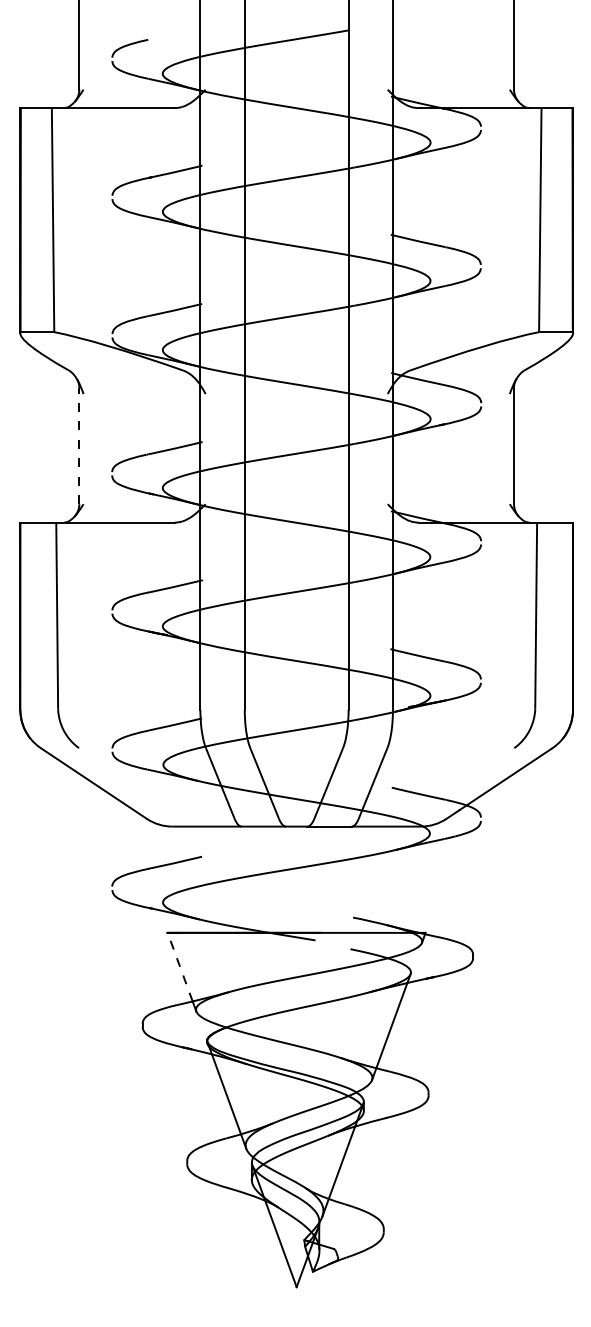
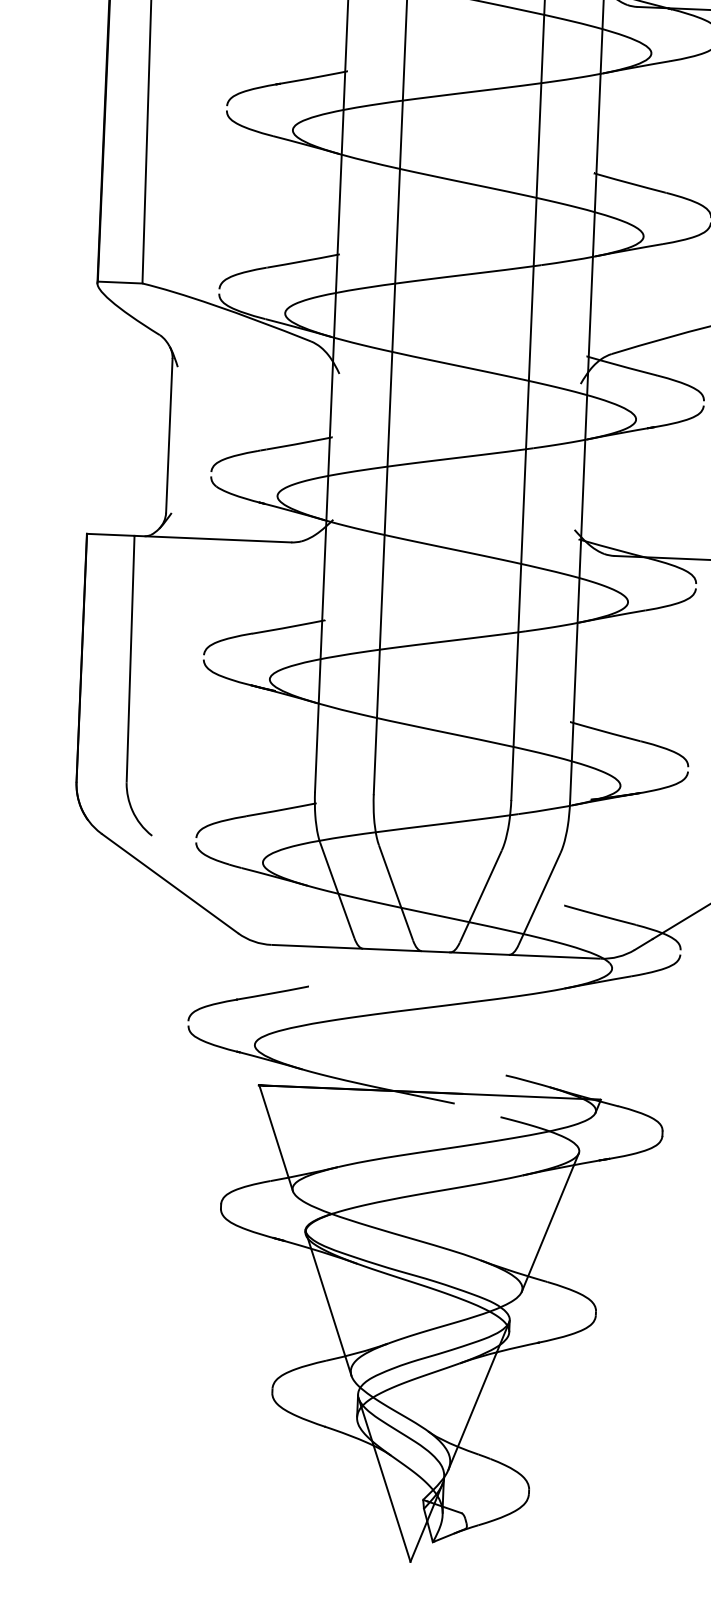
line: (79, 445) -> (169, 435), dashed -> solid
line: (180, 967) -> (274, 1131), dashed -> solid

